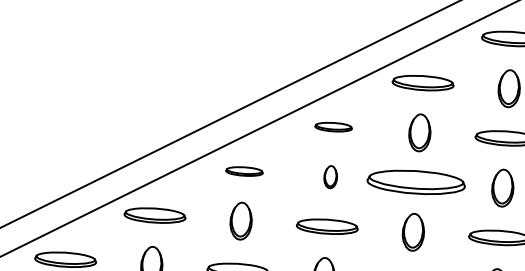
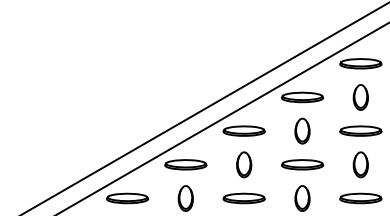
part: (332, 126) -> (243, 130), size x1.67
part: (243, 170) -> (185, 164), size x1.67
part: (331, 176) -> (244, 164), size x1.67
part: (416, 182) -> (302, 164), size x0.62

